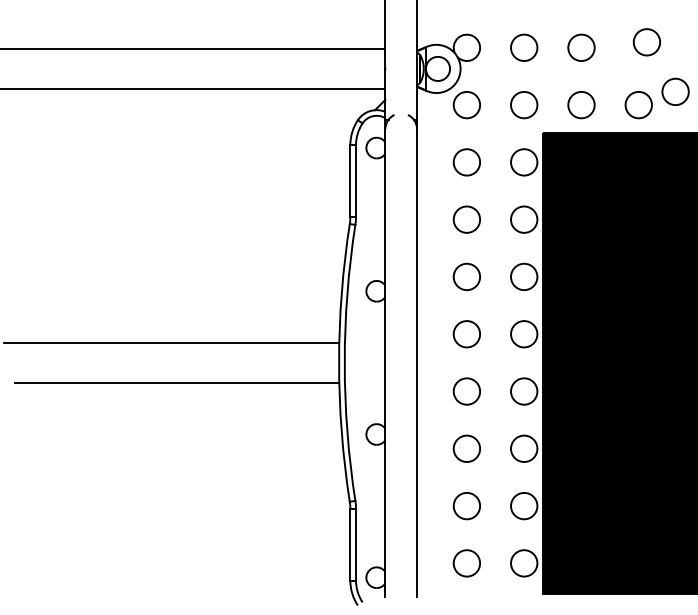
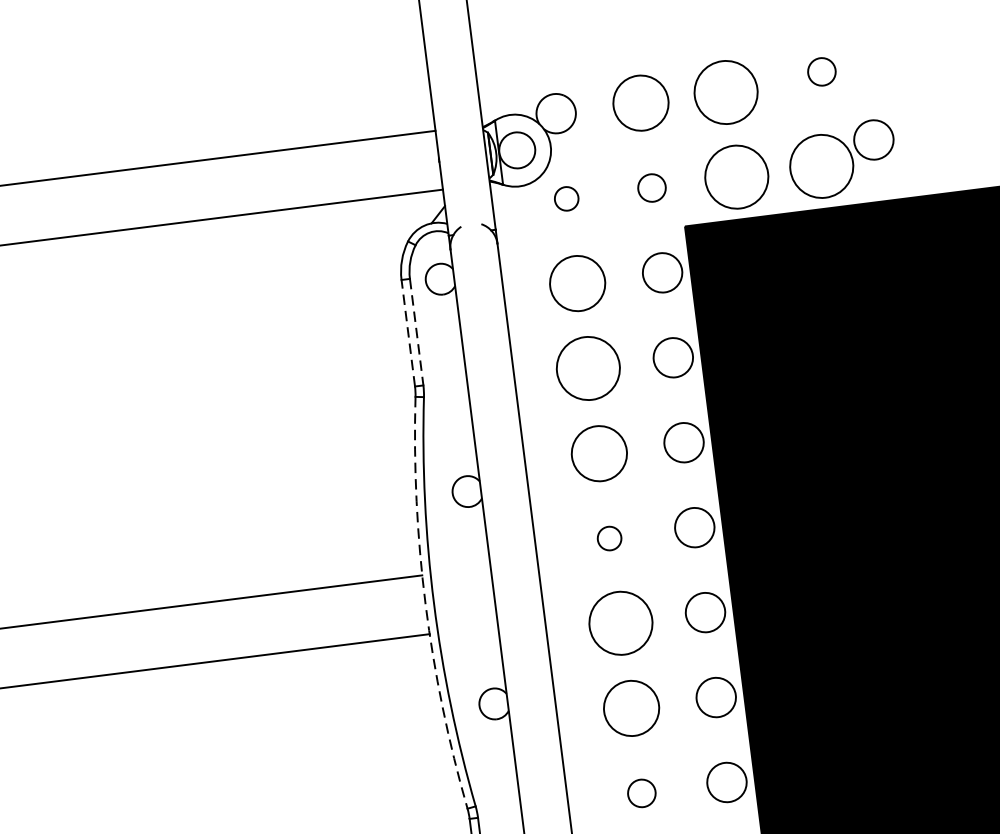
circle: (646, 42) -> (821, 72), size x0.7
circle: (524, 47) -> (641, 102), size x1.4
circle: (581, 47) -> (726, 91), size x1.6
circle: (581, 104) -> (736, 176), size x1.6
circle: (638, 104) -> (821, 165), size x1.6
circle: (466, 105) -> (566, 199), size x0.6
circle: (524, 105) -> (652, 188), size x0.7
circle: (466, 162) -> (577, 283), size x1.4
line: (350, 181) -> (408, 333), solid -> dashed
line: (356, 181) -> (417, 332), solid -> dashed
circle: (466, 219) -> (587, 368), size x1.6
circle: (466, 276) -> (598, 452), size x1.4
circle: (466, 334) -> (609, 538), size x0.6
arc: (339, 362) -> (426, 604), solid -> dashed
circle: (466, 391) -> (619, 623), size x1.6
circle: (466, 448) -> (630, 707), size x1.4
circle: (466, 506) -> (641, 793), size x0.7

